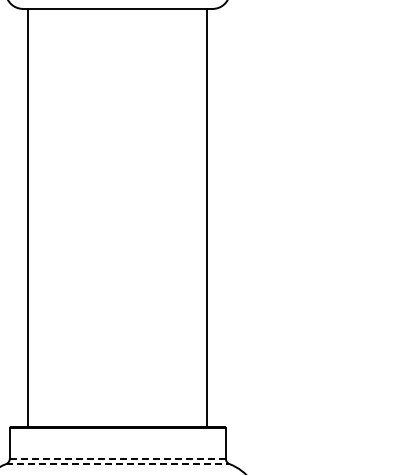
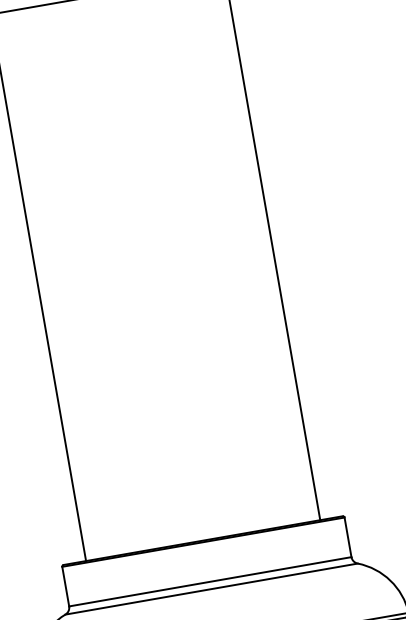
line: (117, 458) -> (209, 581), dashed -> solid
line: (117, 464) -> (211, 589), dashed -> solid

